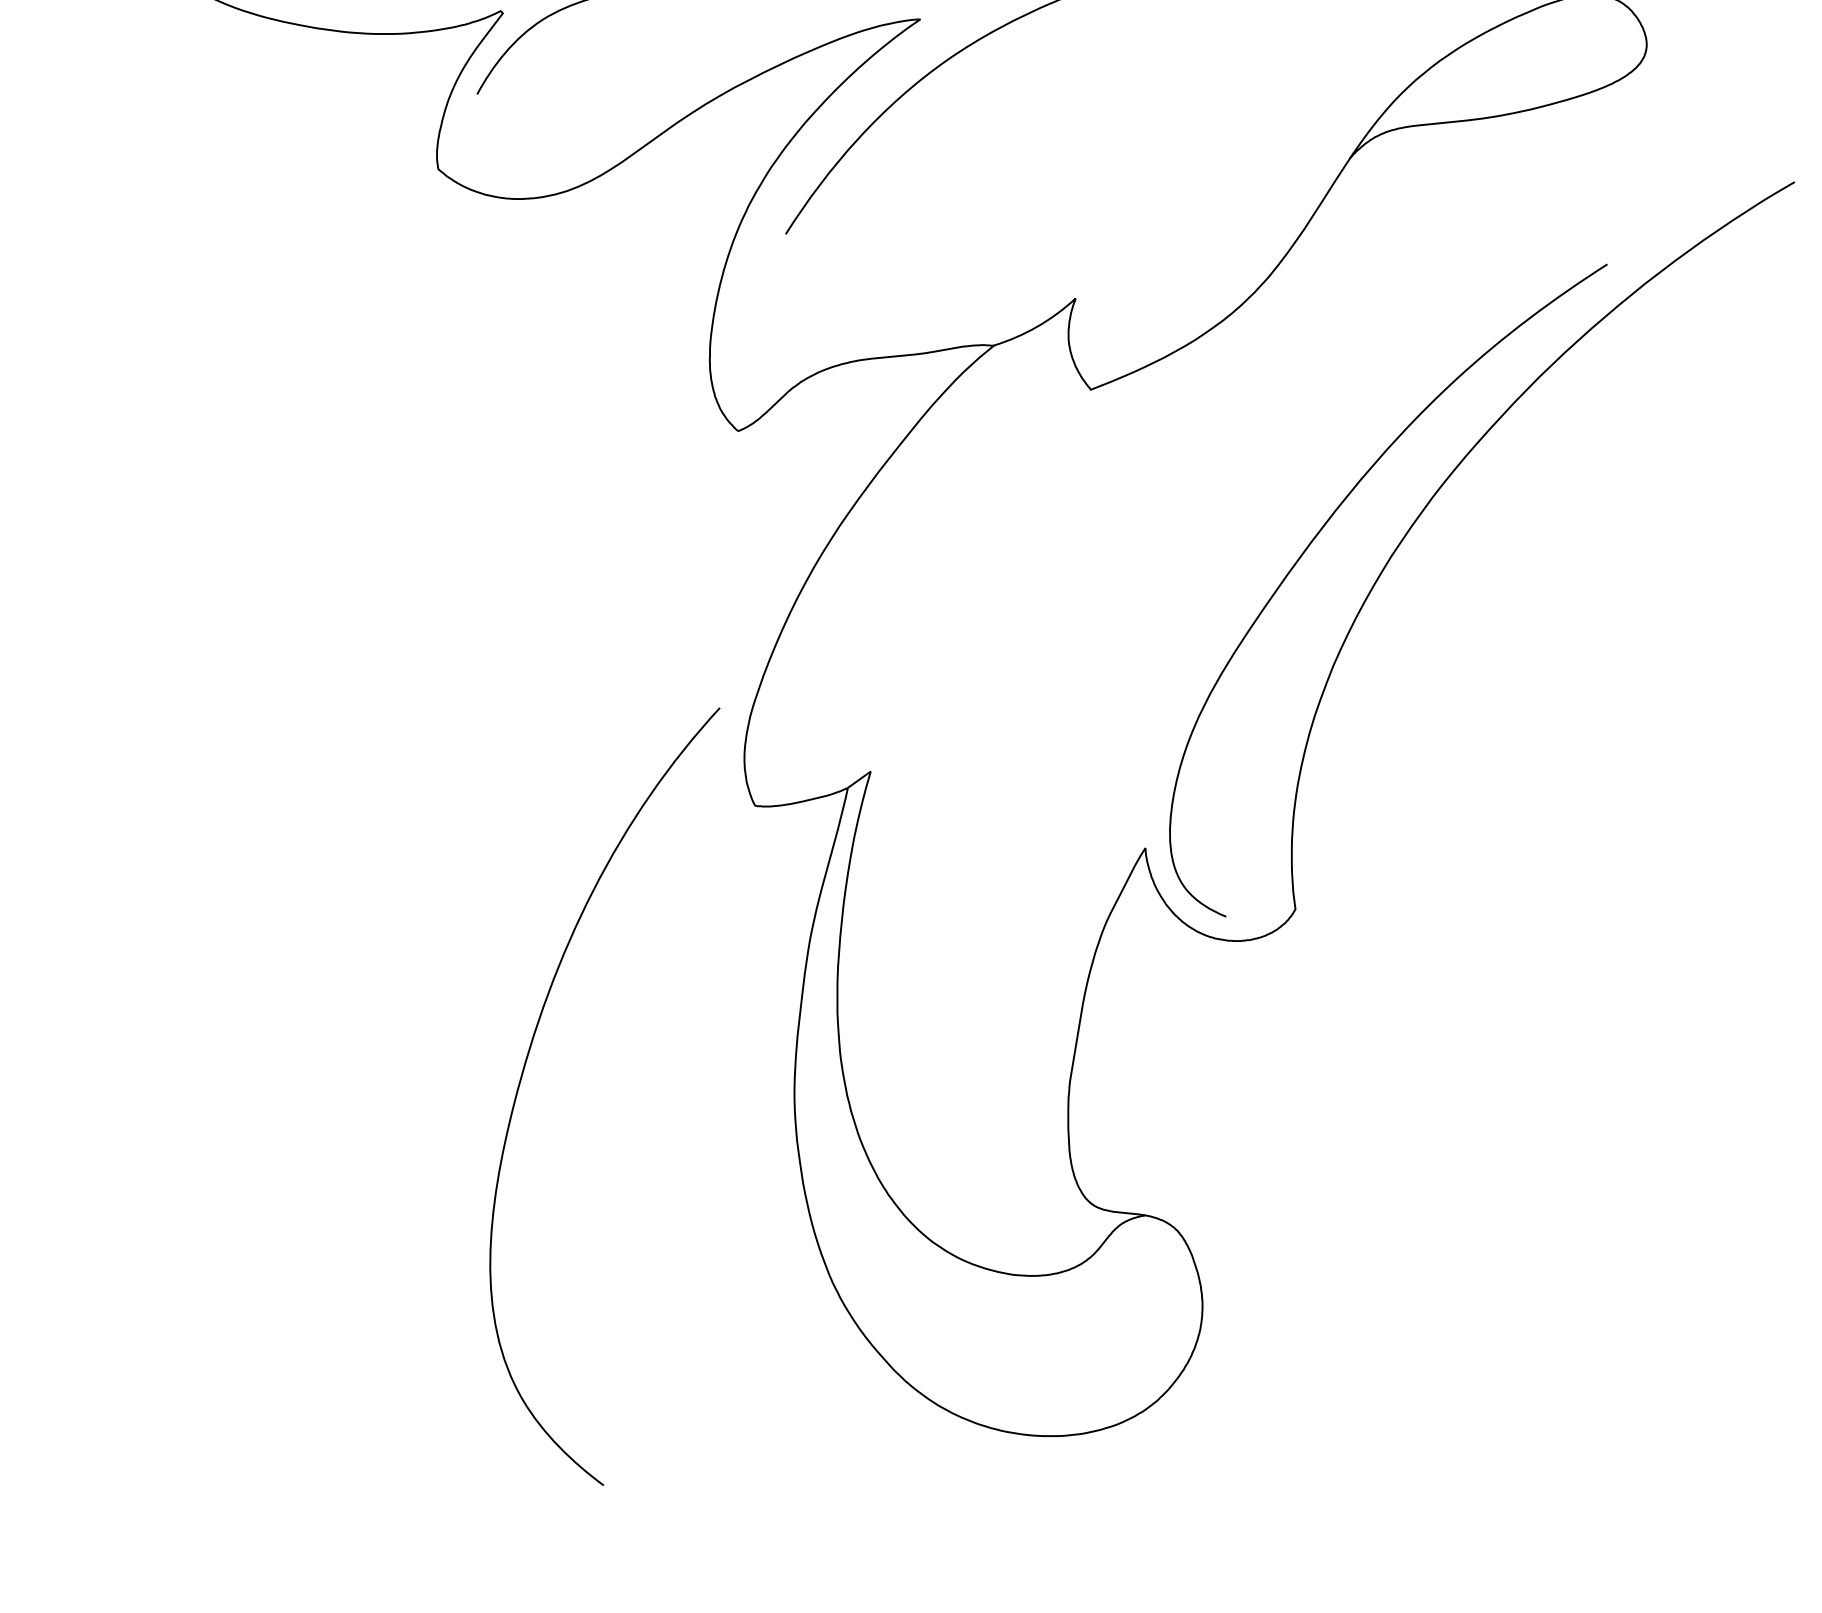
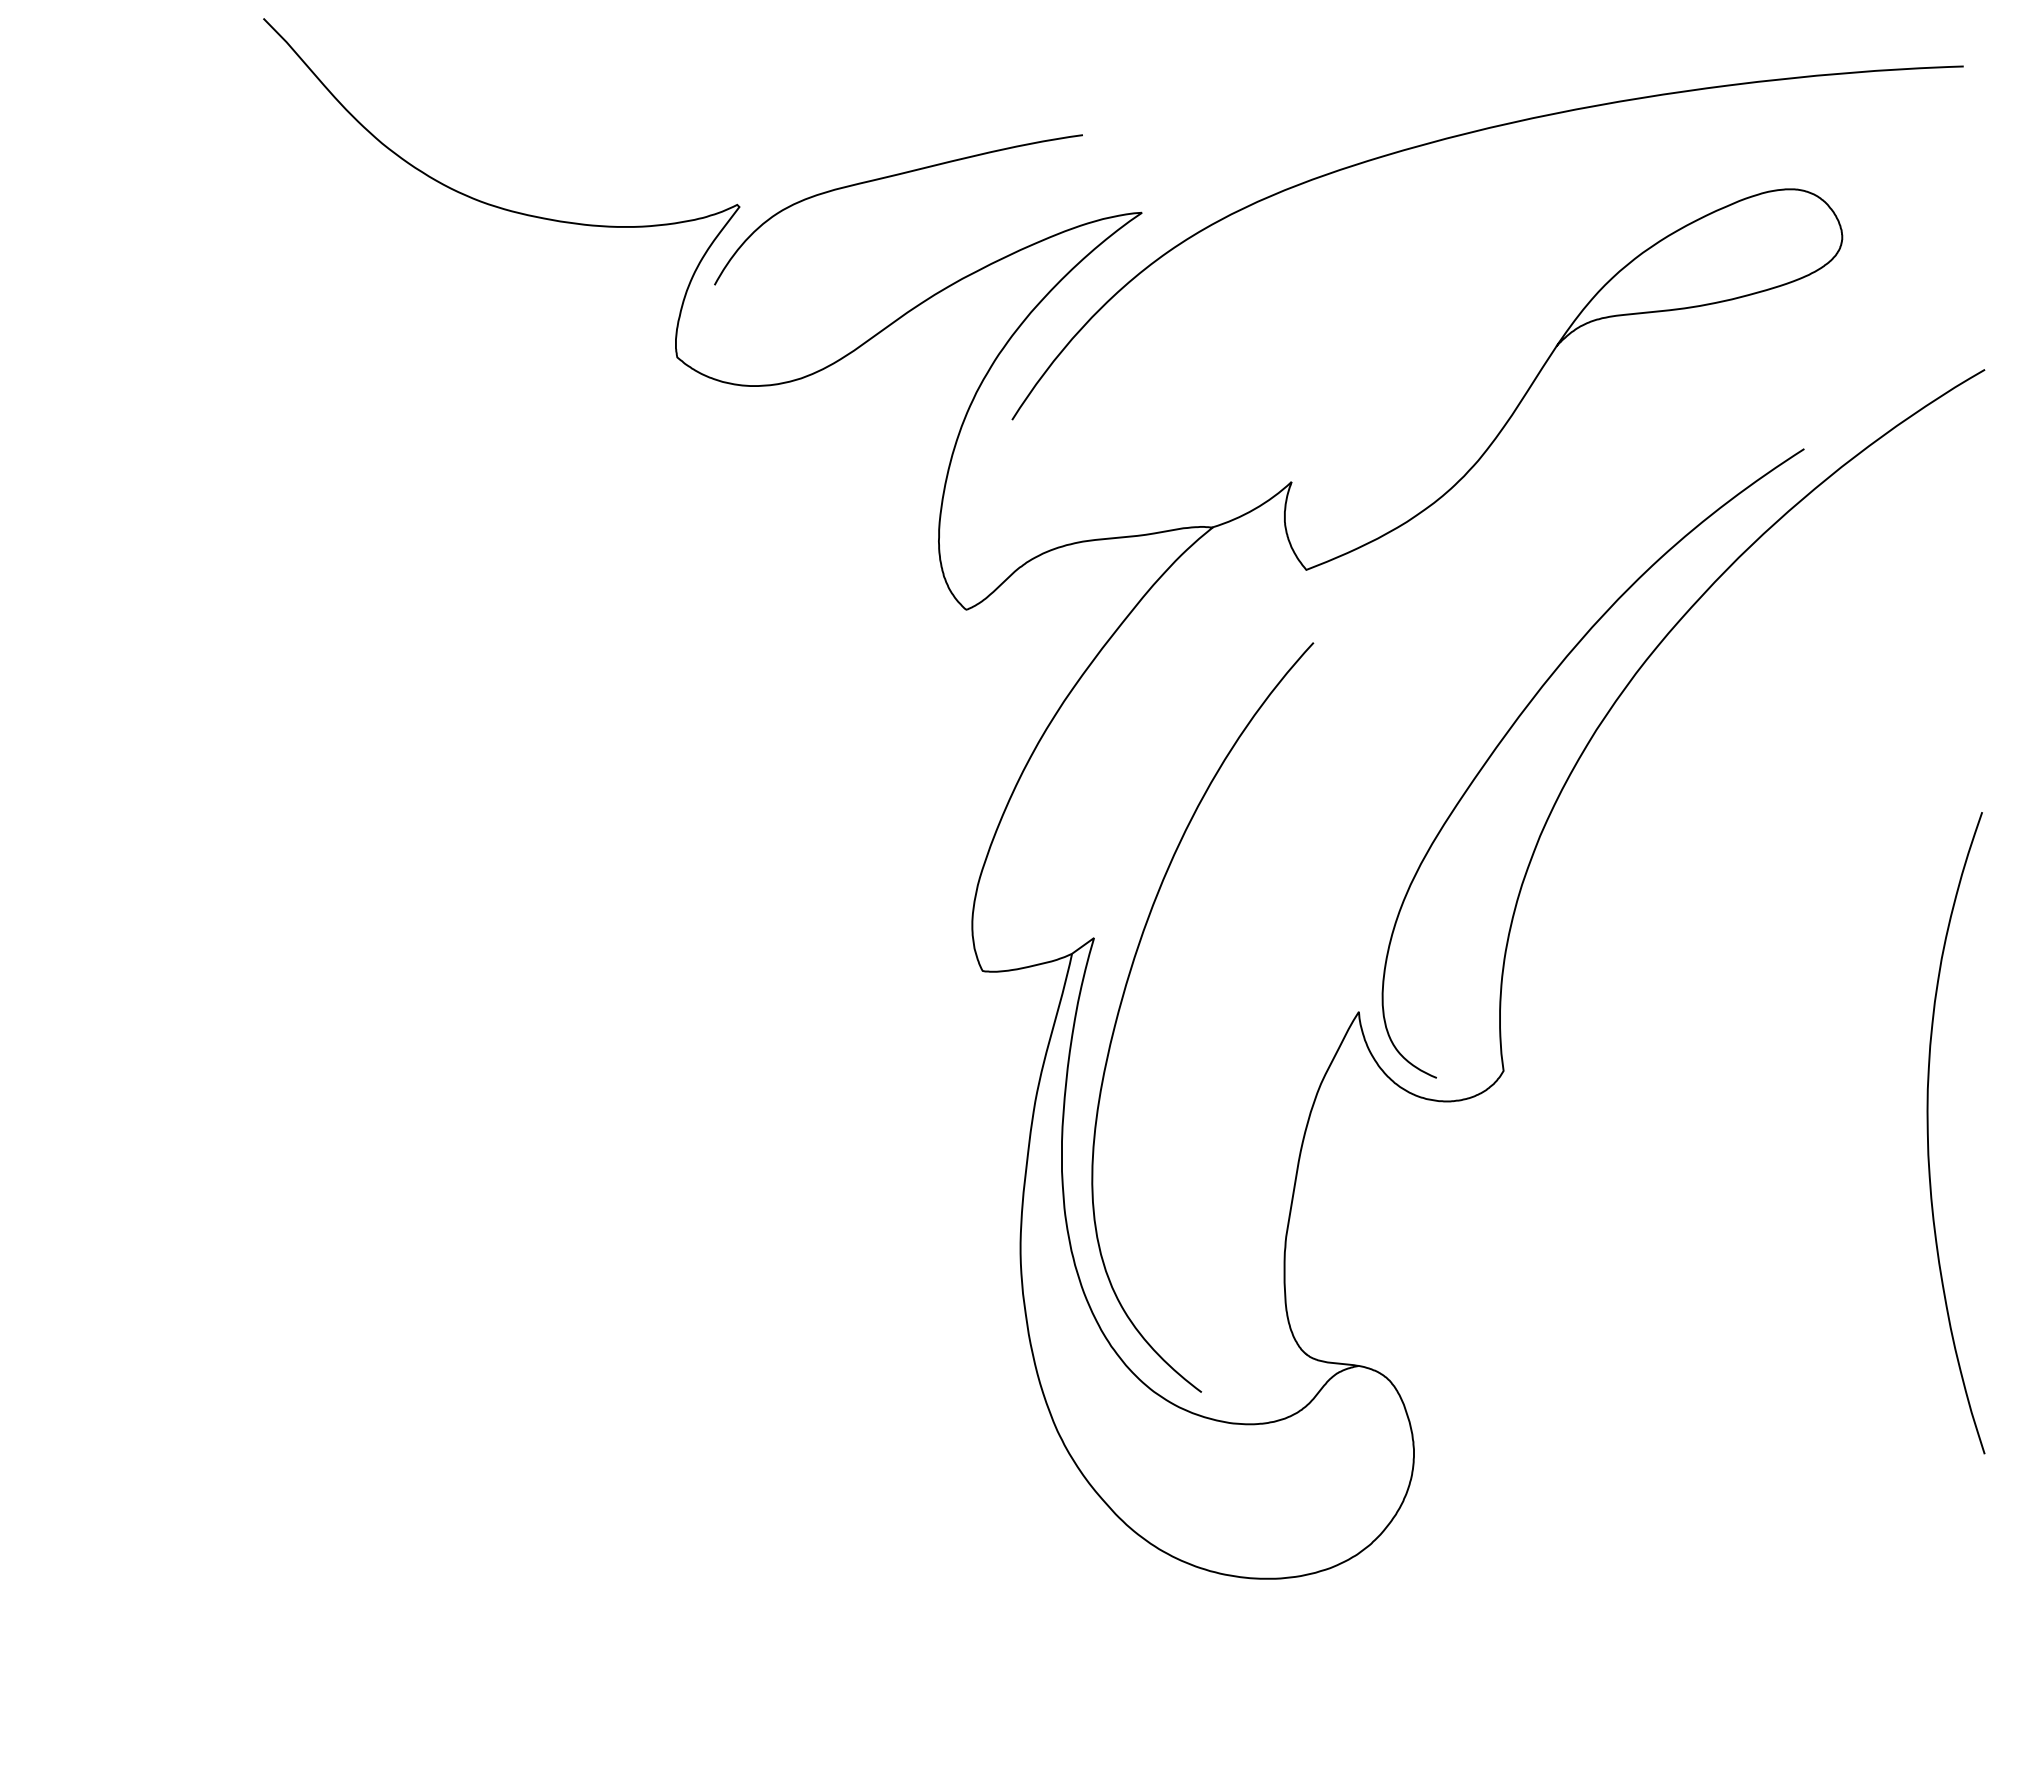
curve: (1736, 974) -> (1928, 1133), added
curve: (523, 1073) -> (1124, 995), moved

